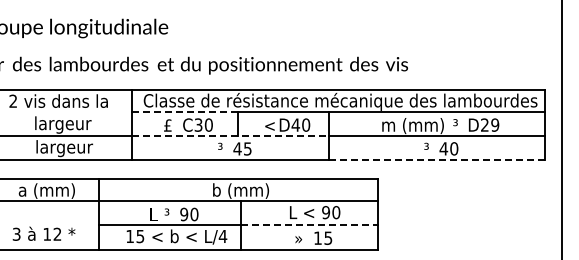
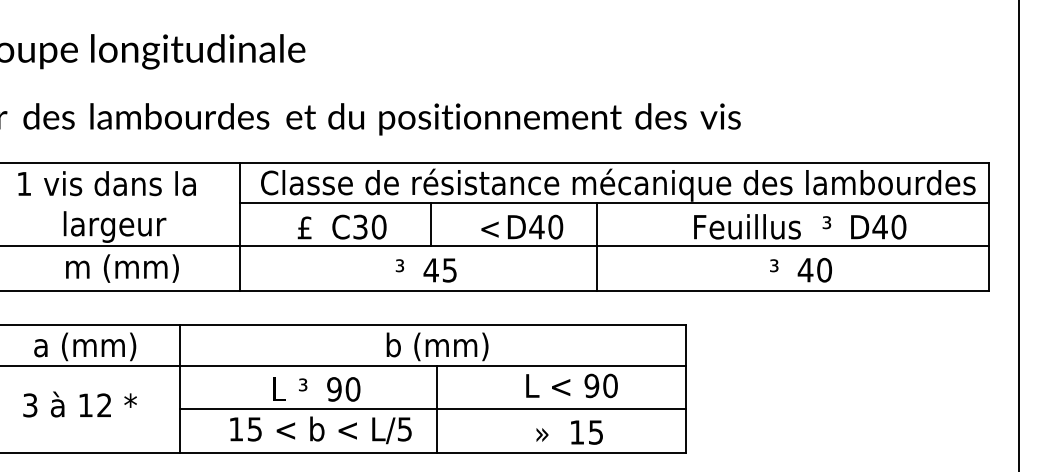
text: (12, 100) -> (22, 182), 2 -> 1
line: (184, 112) -> (334, 204), dashed -> solid
text: (489, 124) -> (888, 226), D29 -> D40
text: (412, 126) -> (748, 229), m (mm) -> Feuillus
line: (231, 135) -> (420, 245), dashed -> solid
text: (67, 148) -> (122, 269), largeur -> m (mm)
line: (436, 160) -> (792, 291), dashed -> solid
line: (309, 225) -> (561, 409), dashed -> solid
text: (43, 233) -> (78, 403), moved
text: (222, 236) -> (403, 429), L/4 -> L/5

